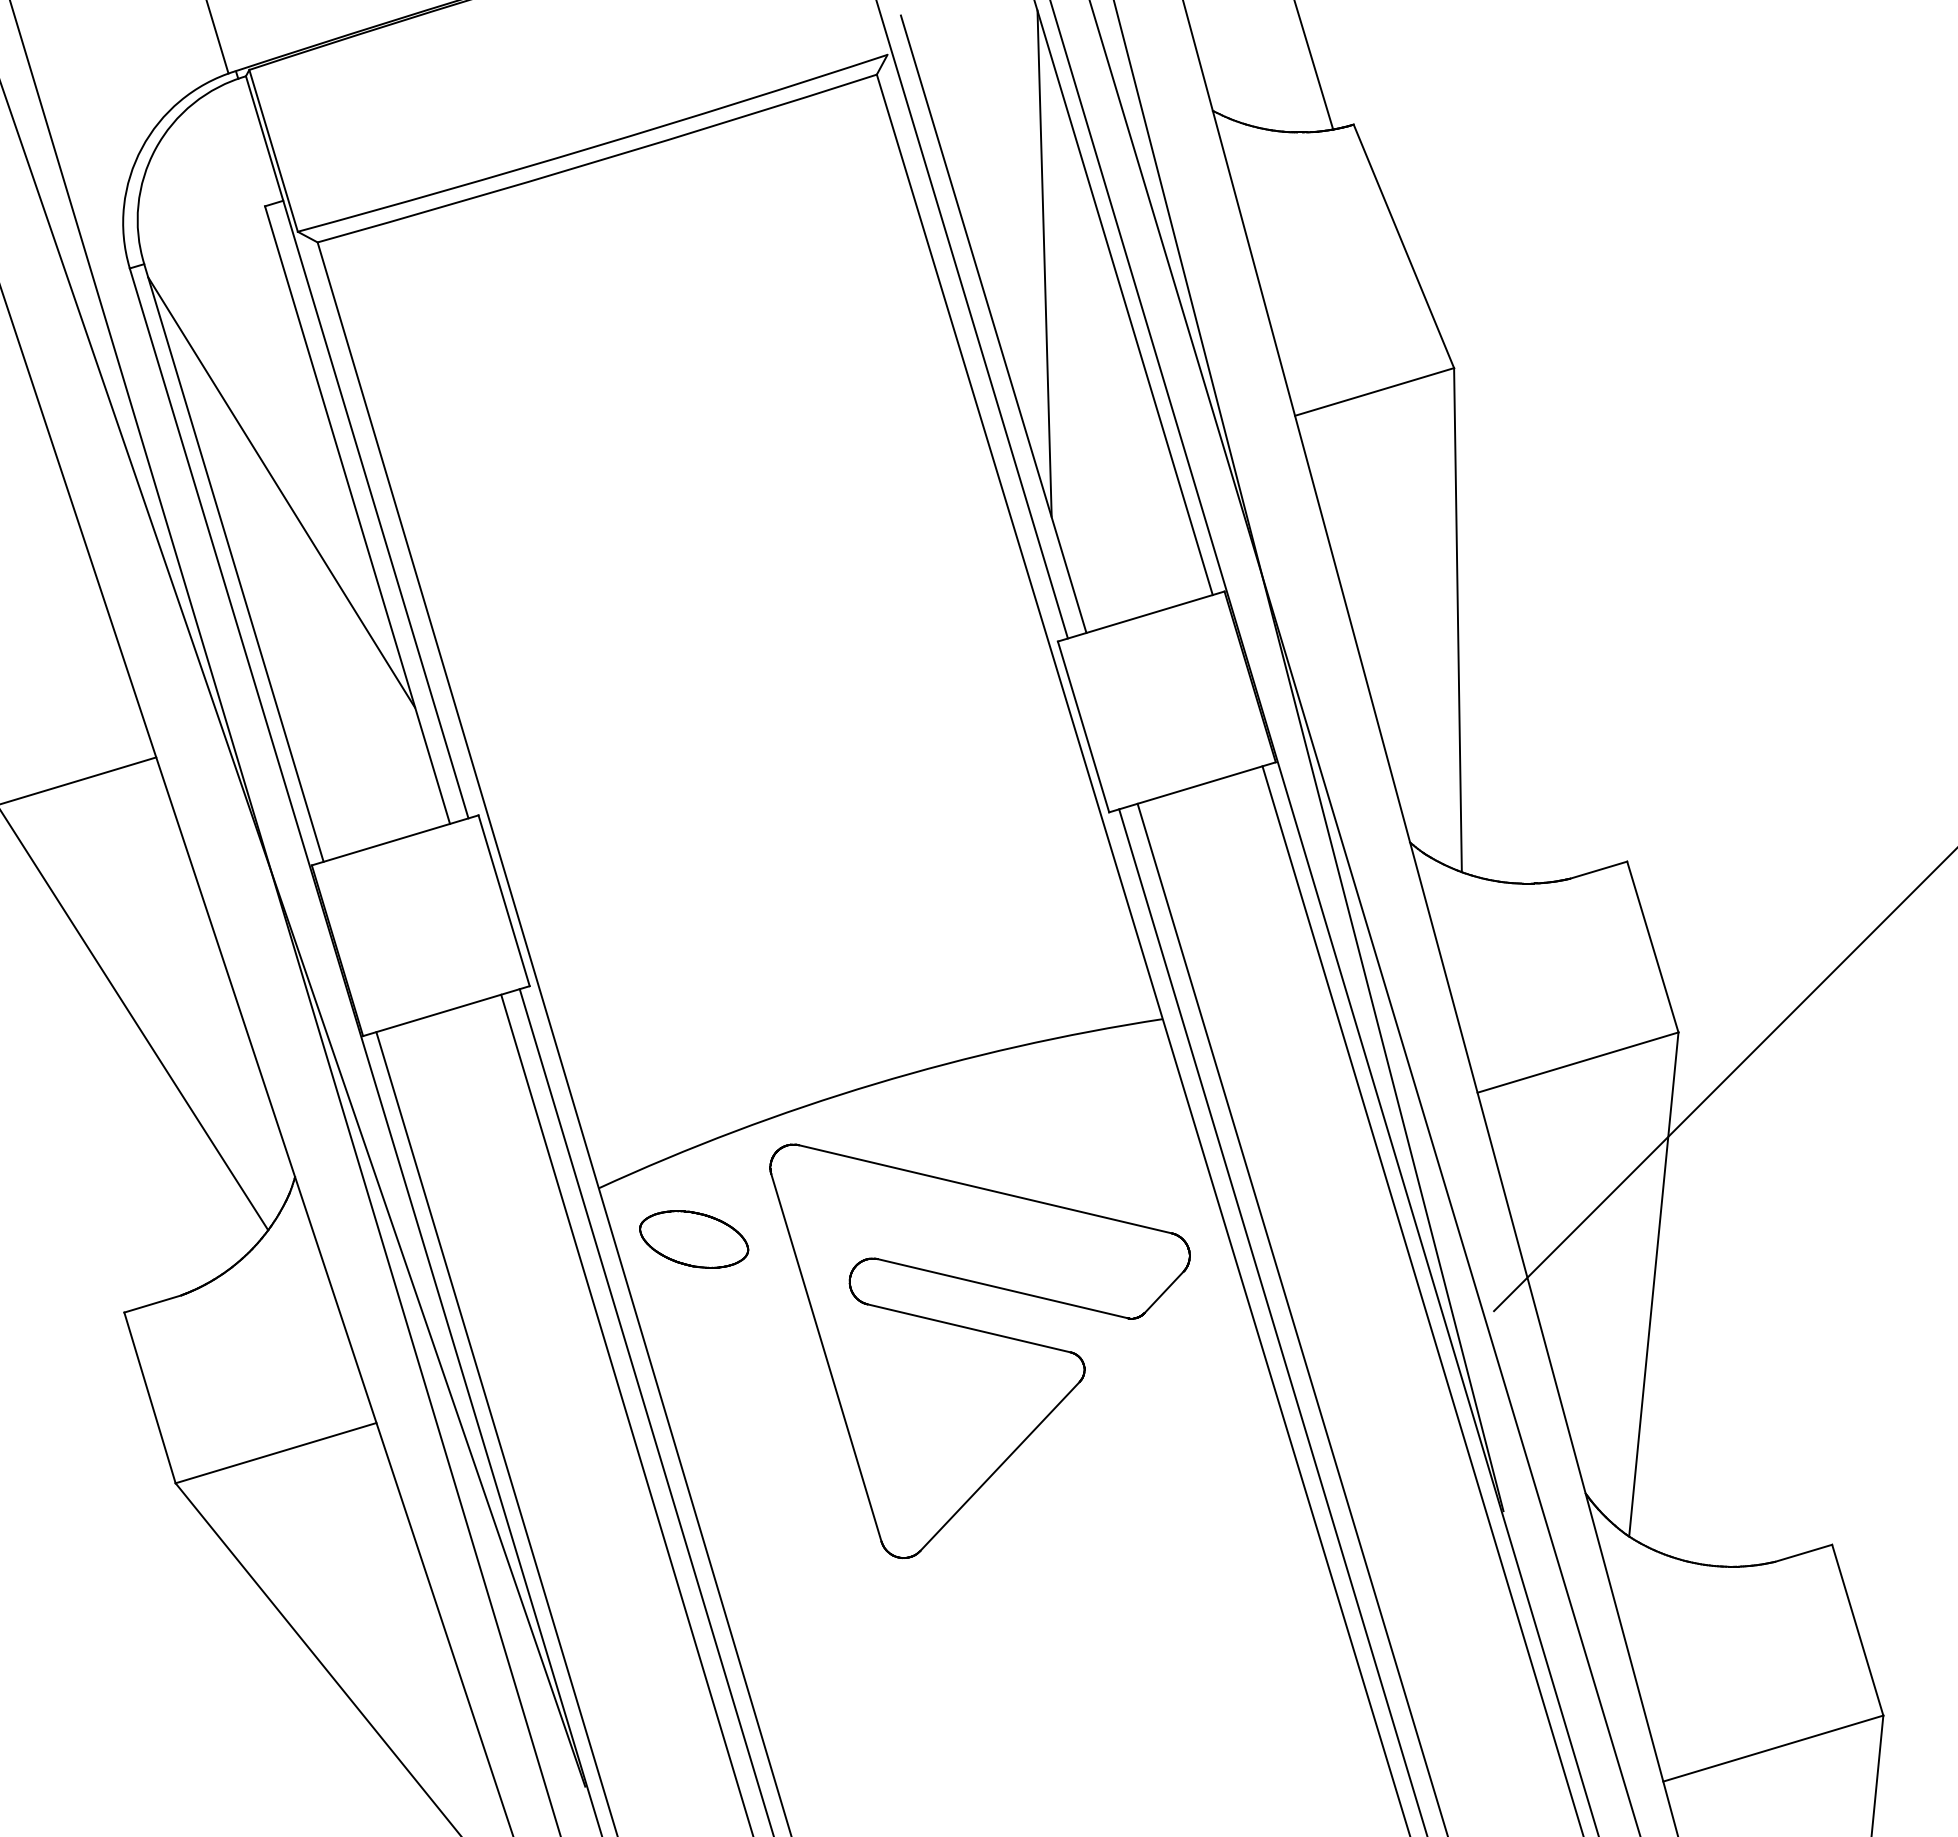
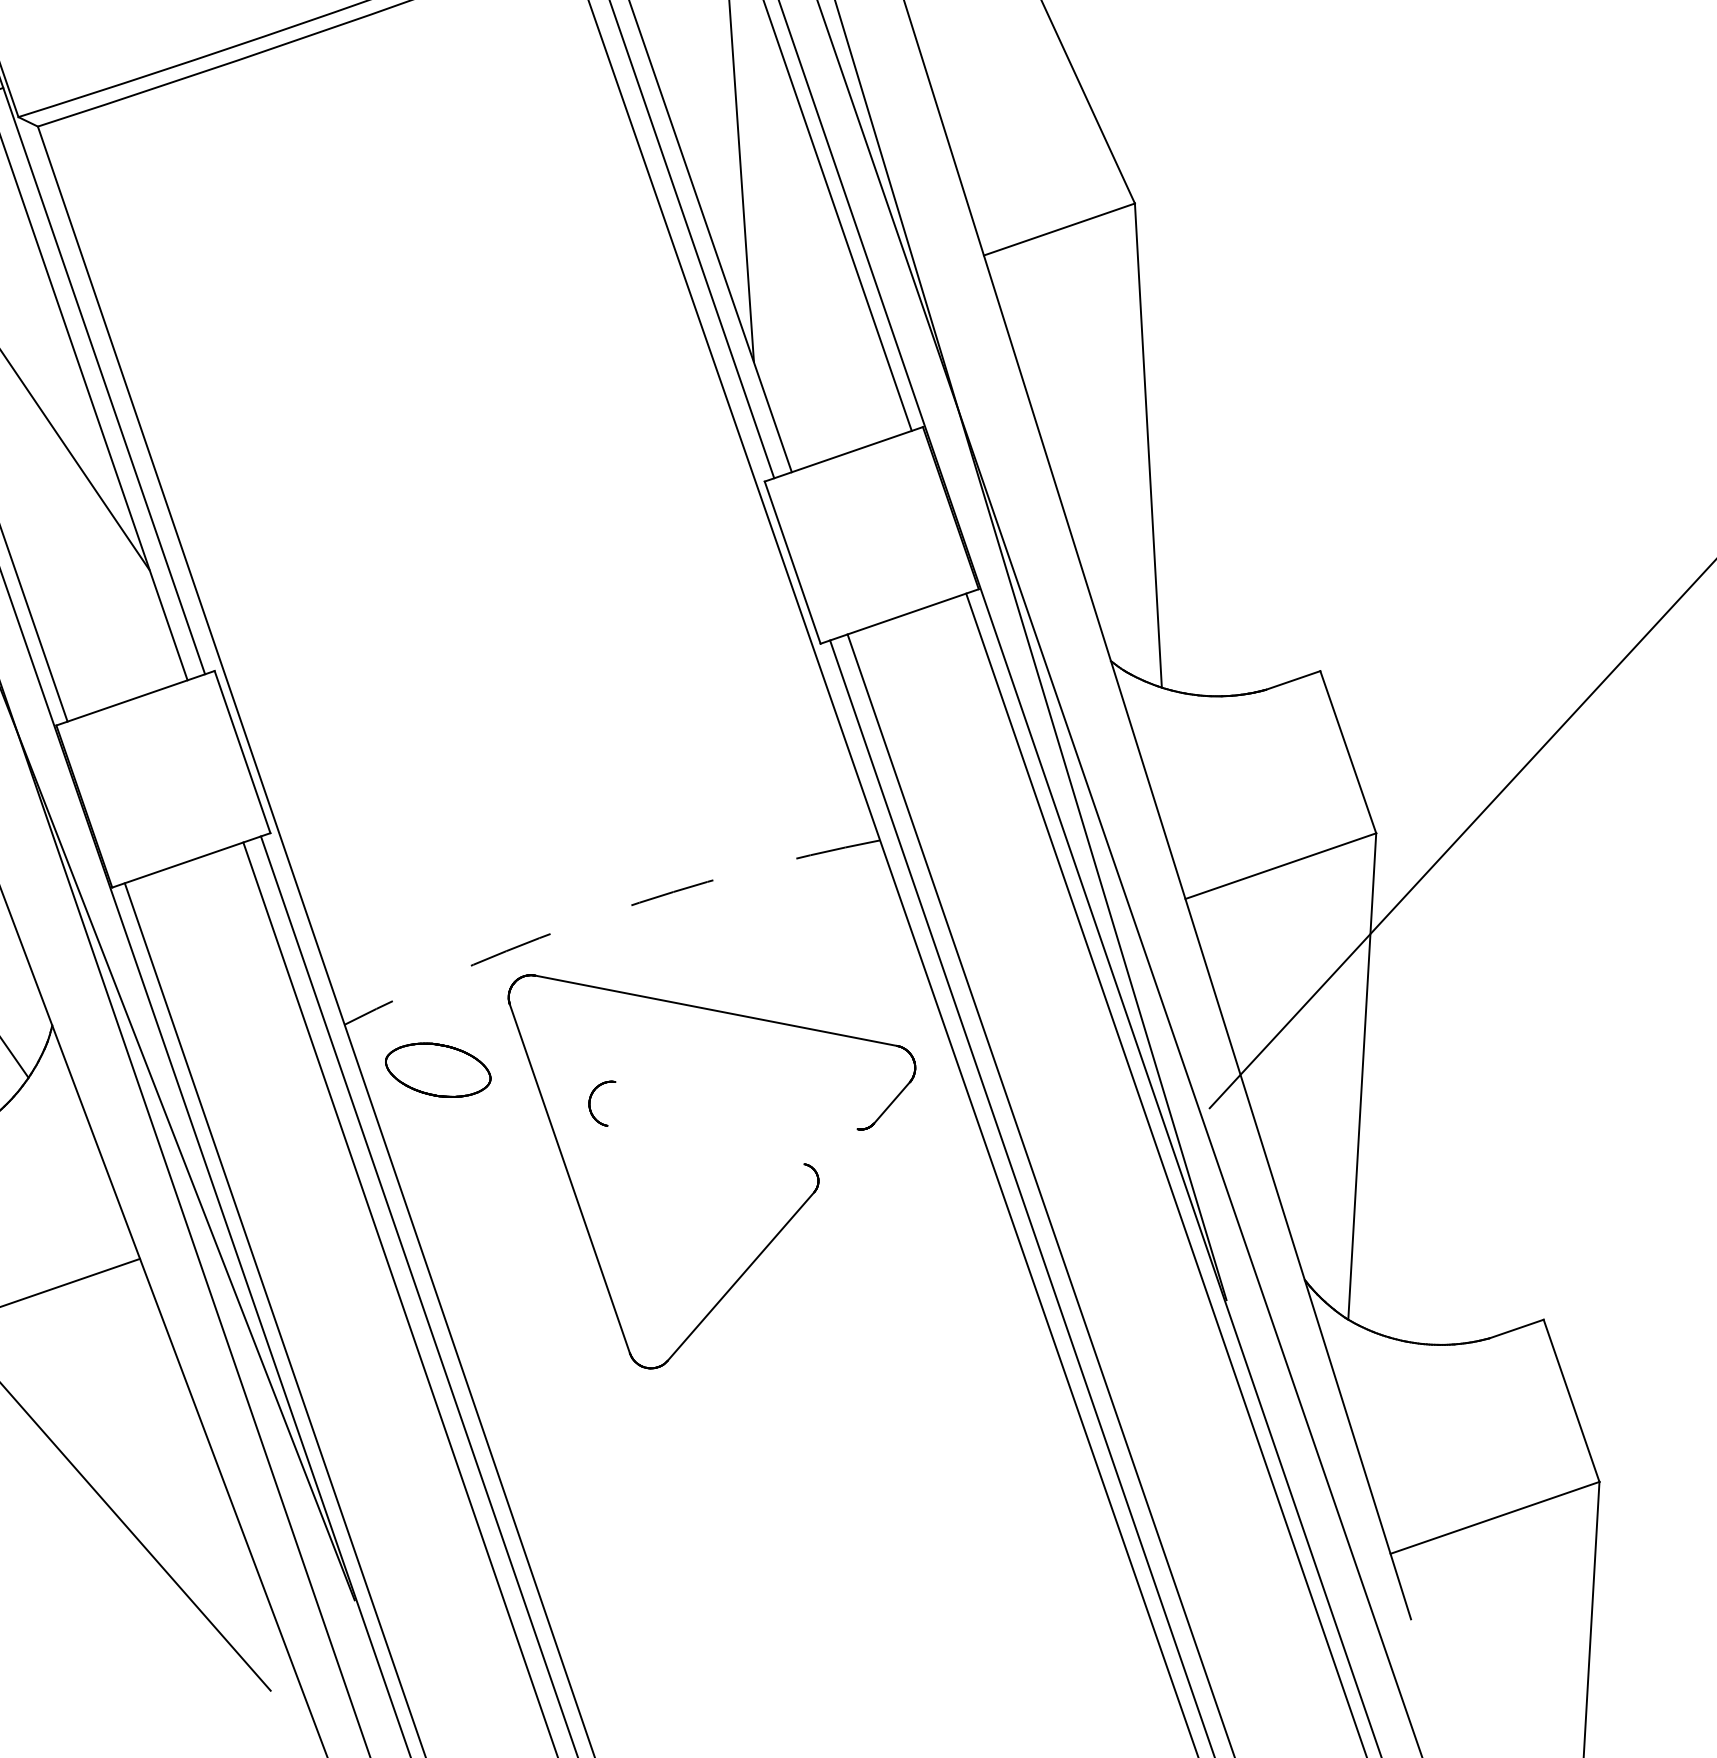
arc: (874, 1084) -> (605, 914), solid -> dashed
line: (1002, 1288) -> (736, 1105), removed
line: (968, 1328) -> (705, 1145), removed

